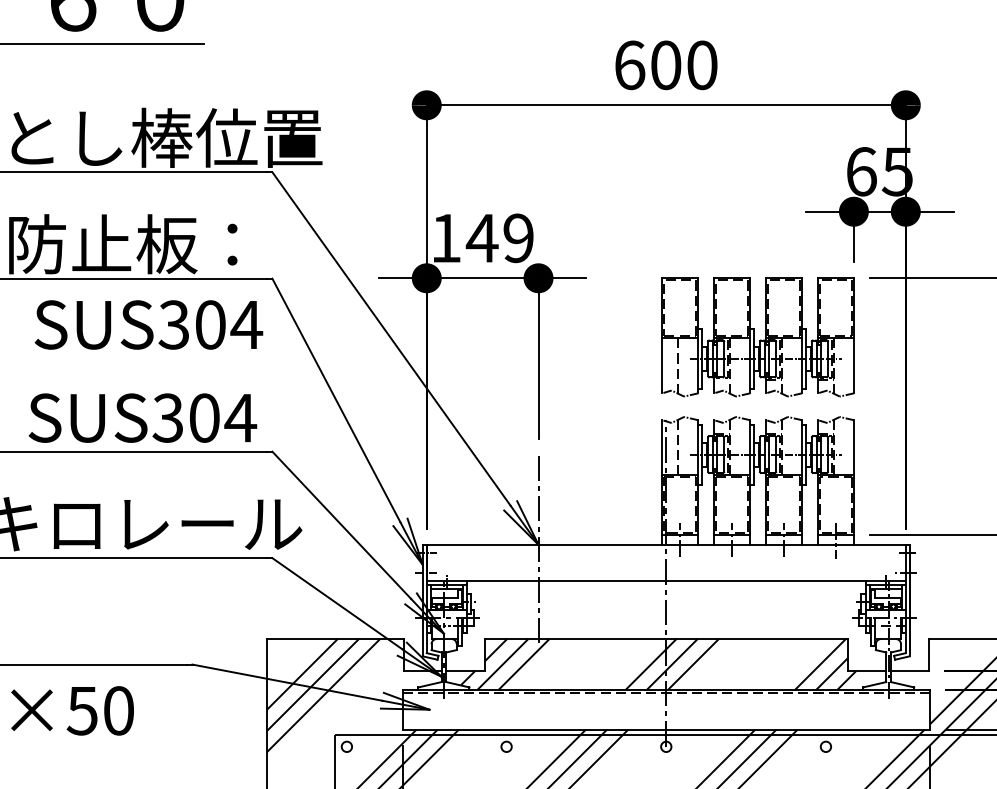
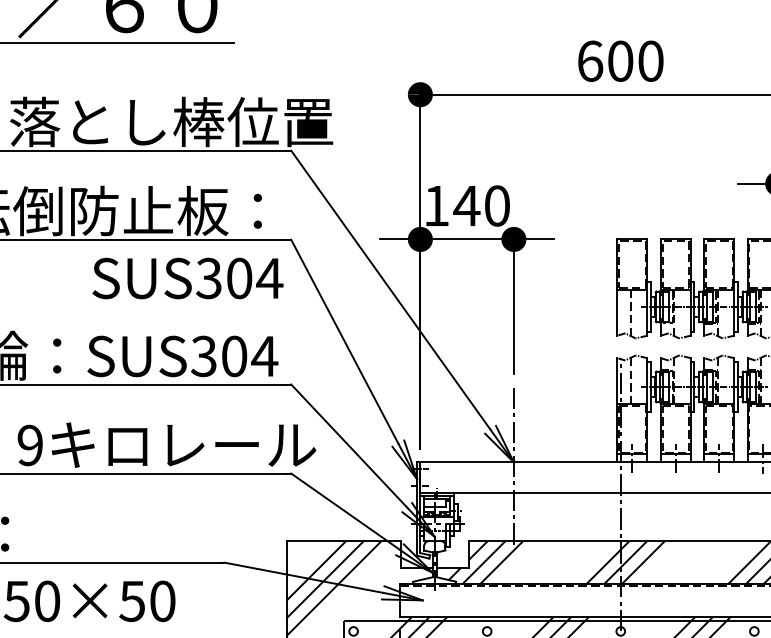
text: (518, 238) -> (497, 206), 149 -> 140

